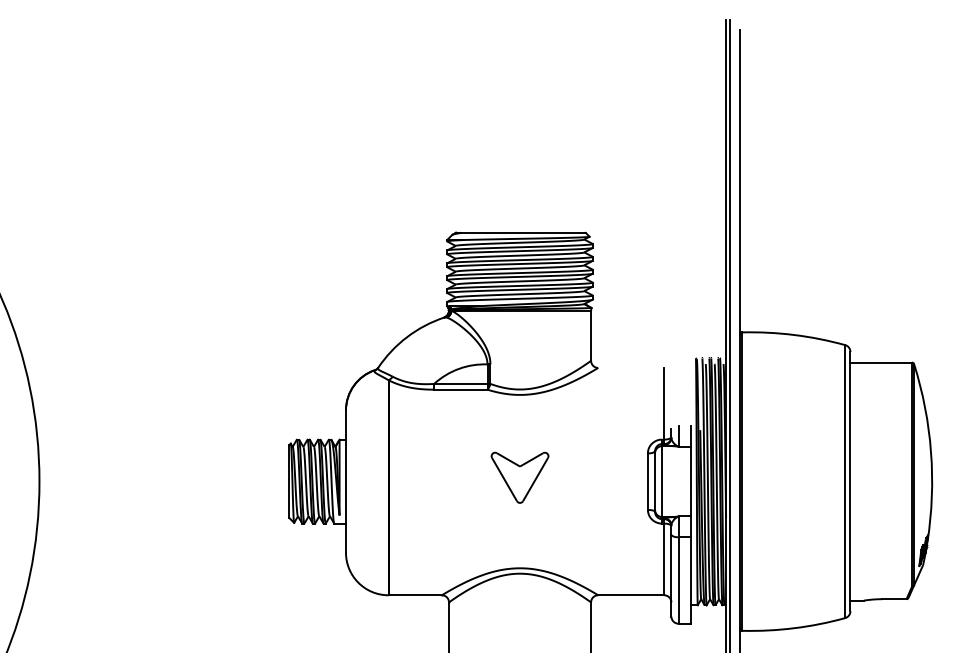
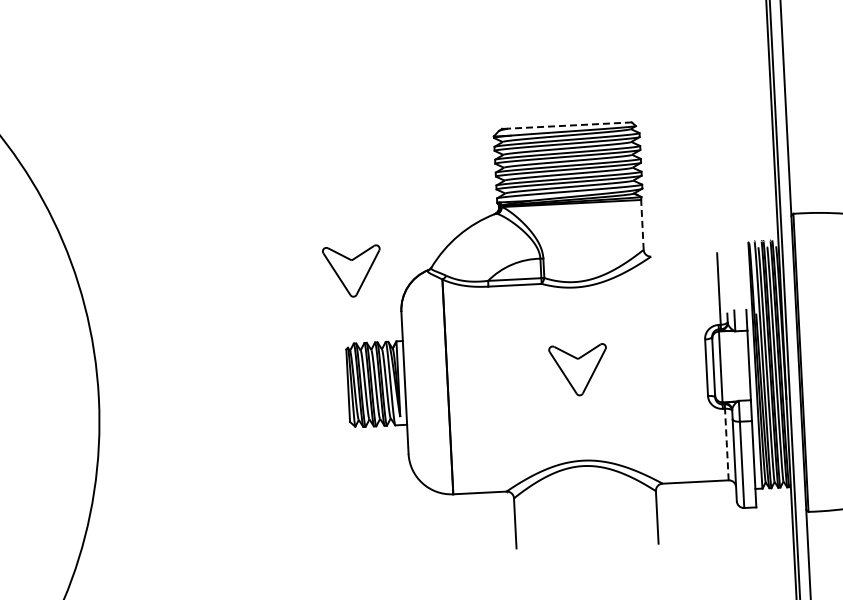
line: (523, 232) -> (569, 125), solid -> dashed
line: (591, 335) -> (642, 224), solid -> dashed
part: (298, 367) -> (351, 271), added
line: (664, 559) -> (727, 444), solid -> dashed

